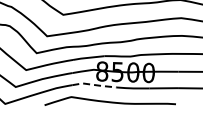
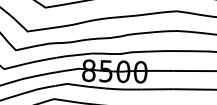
line: (94, 84) -> (80, 85), dashed -> solid

